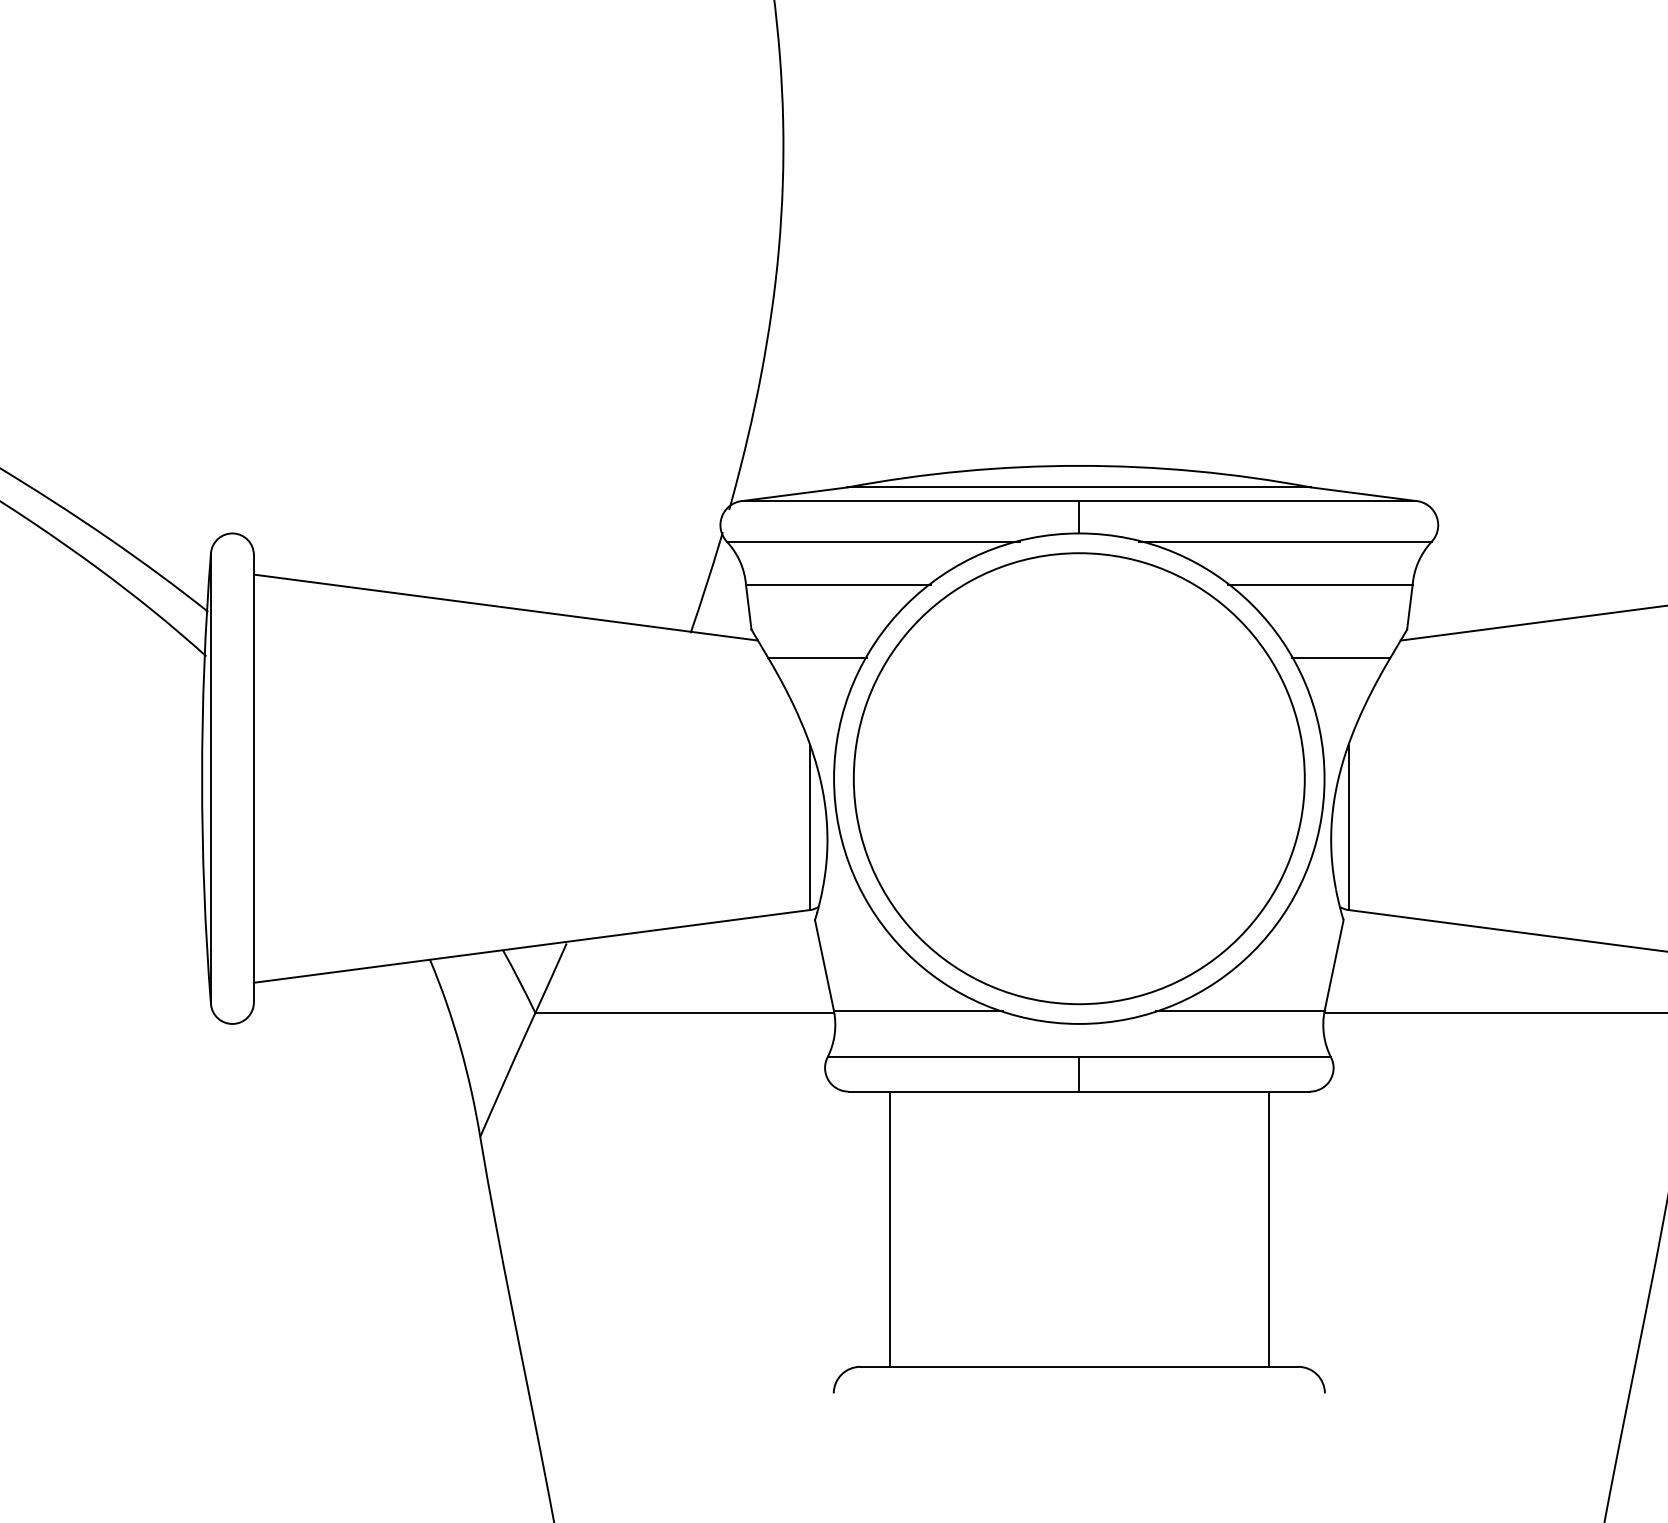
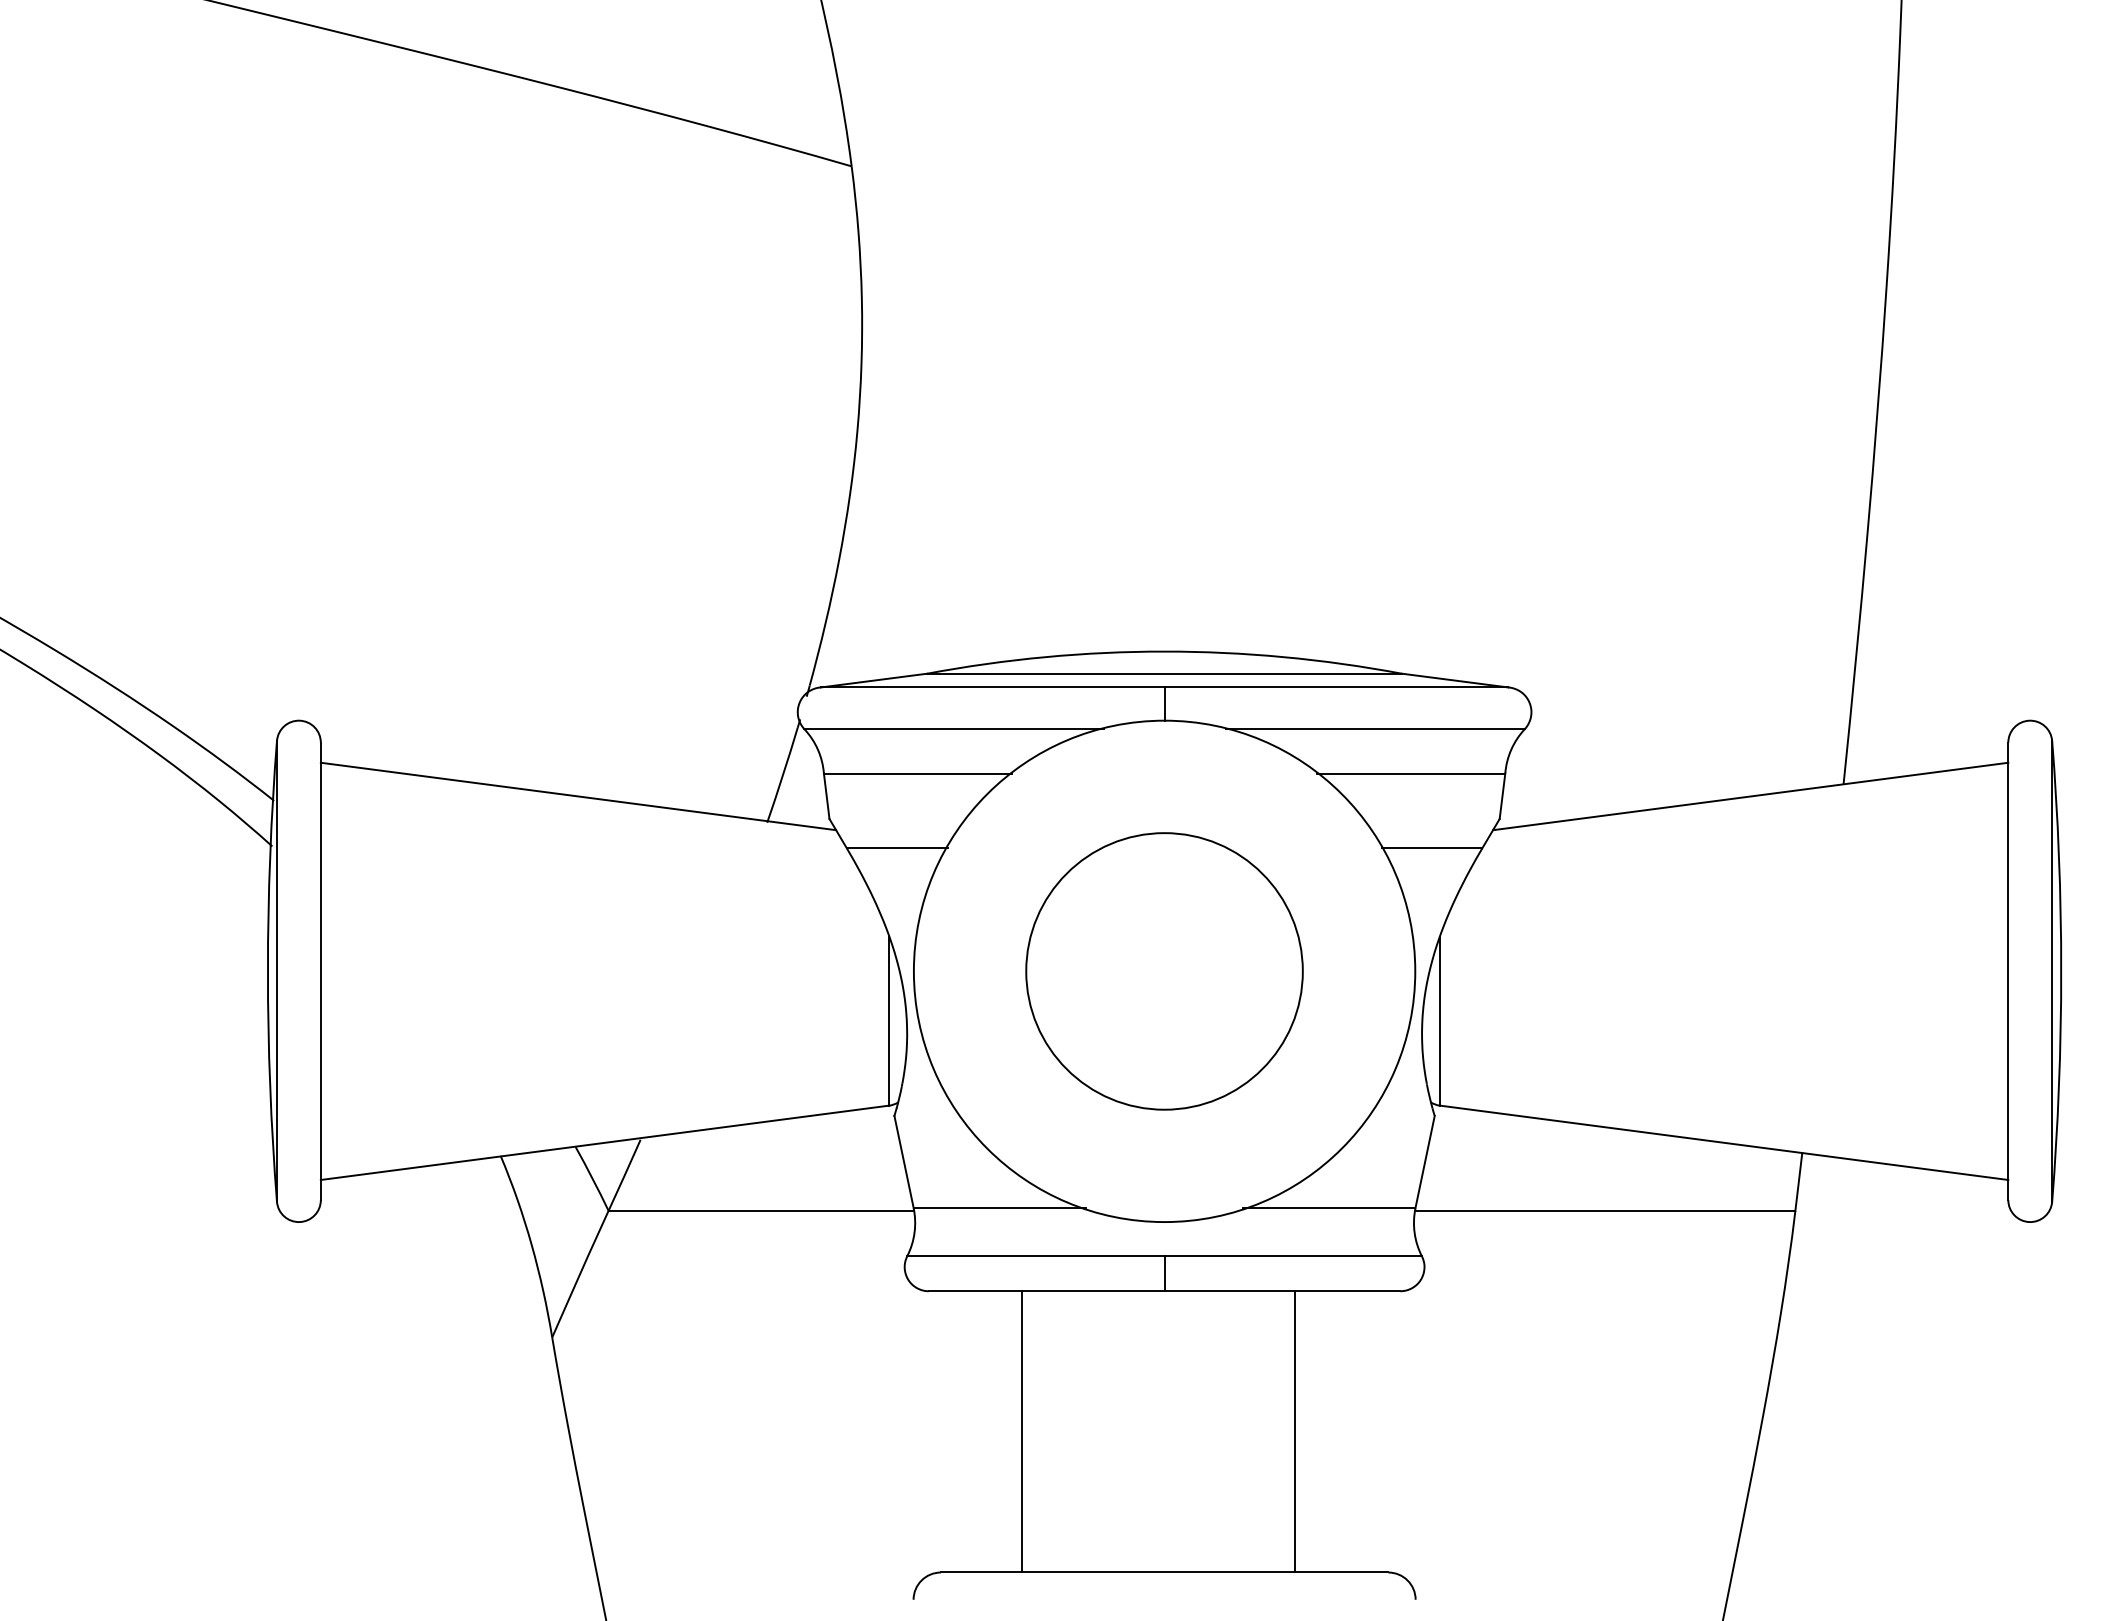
circle: (1079, 778) -> (1164, 971), size x0.6
line: (889, 1228) -> (1021, 1431), moved
line: (1269, 1228) -> (1294, 1431), moved

